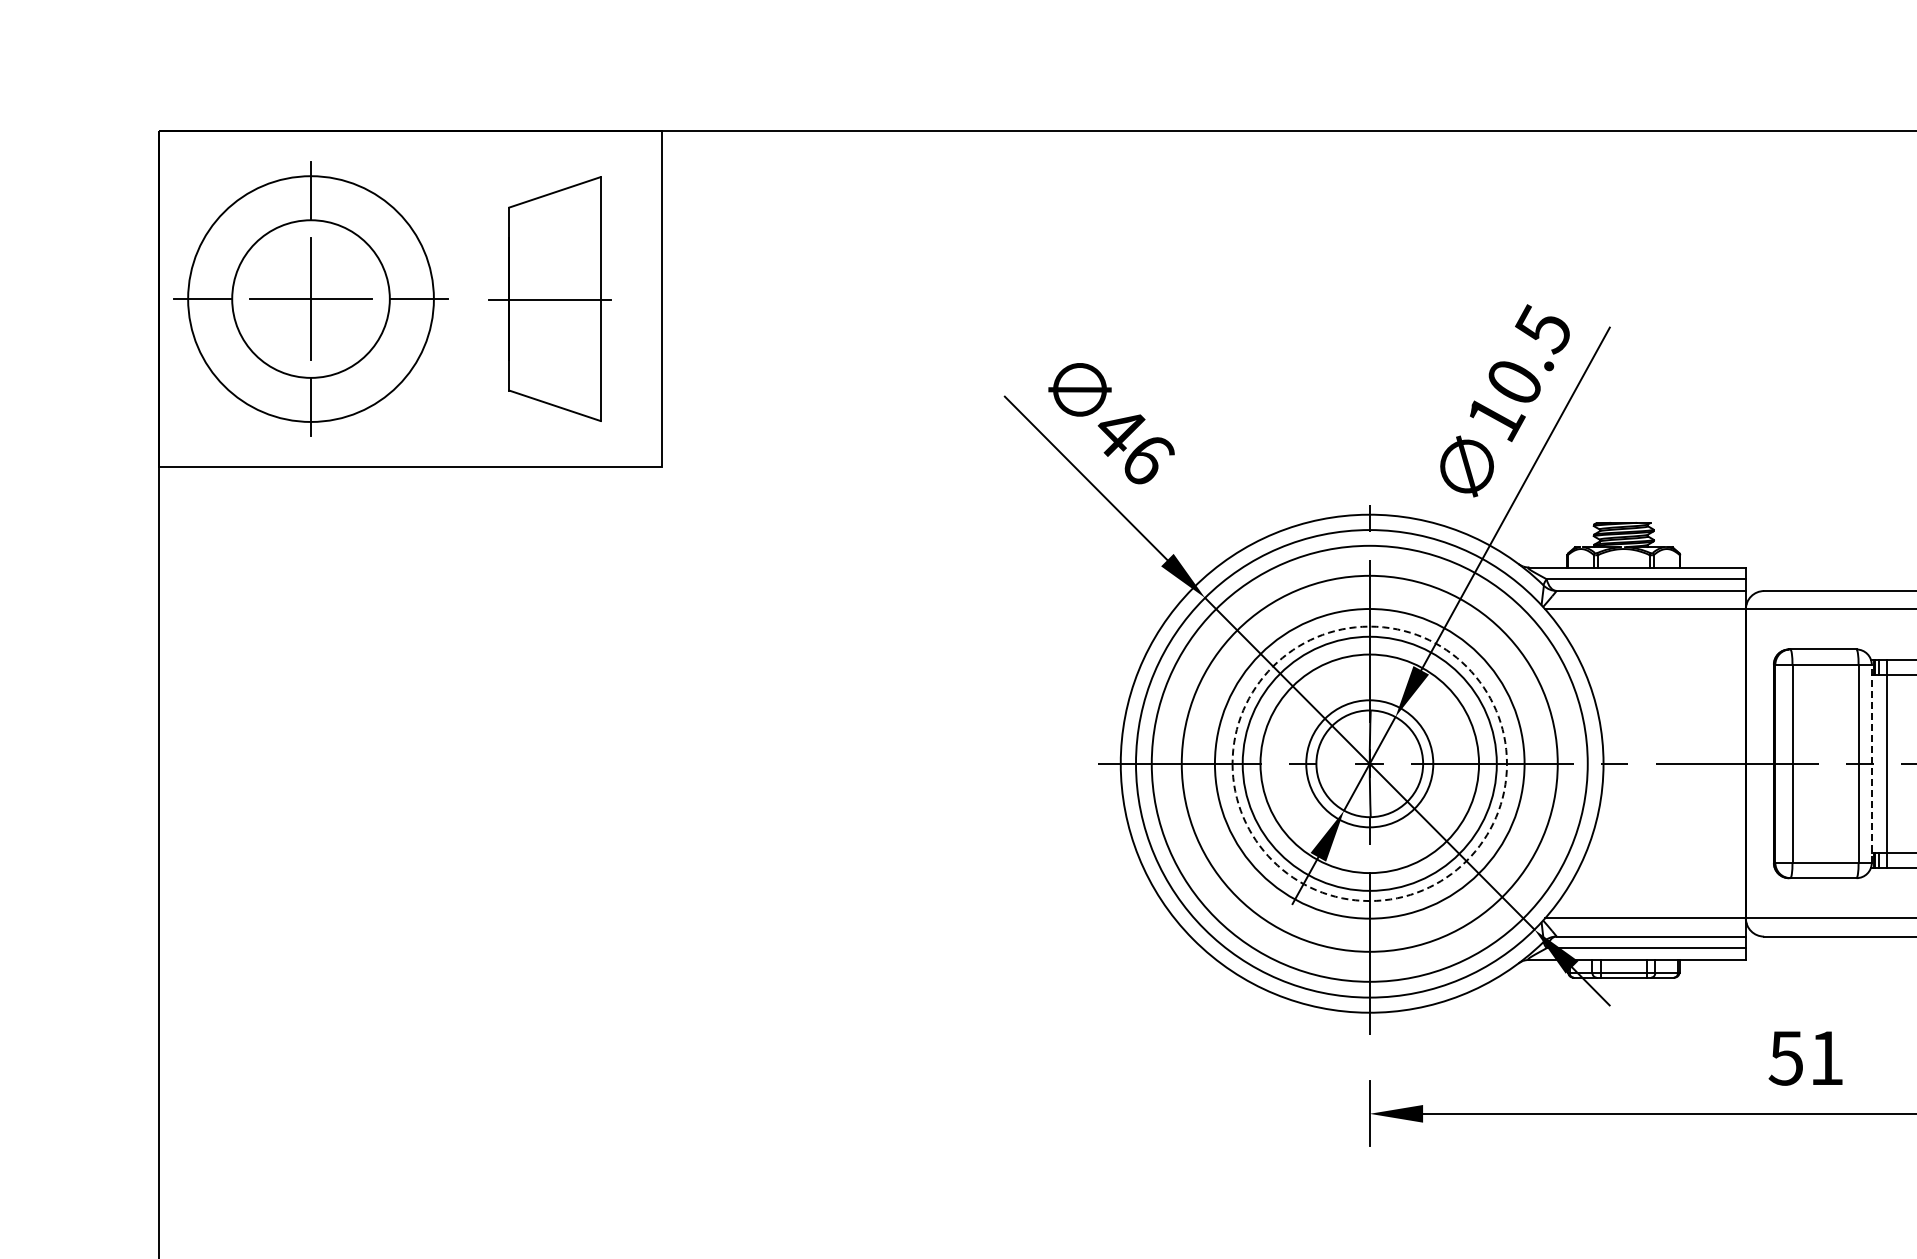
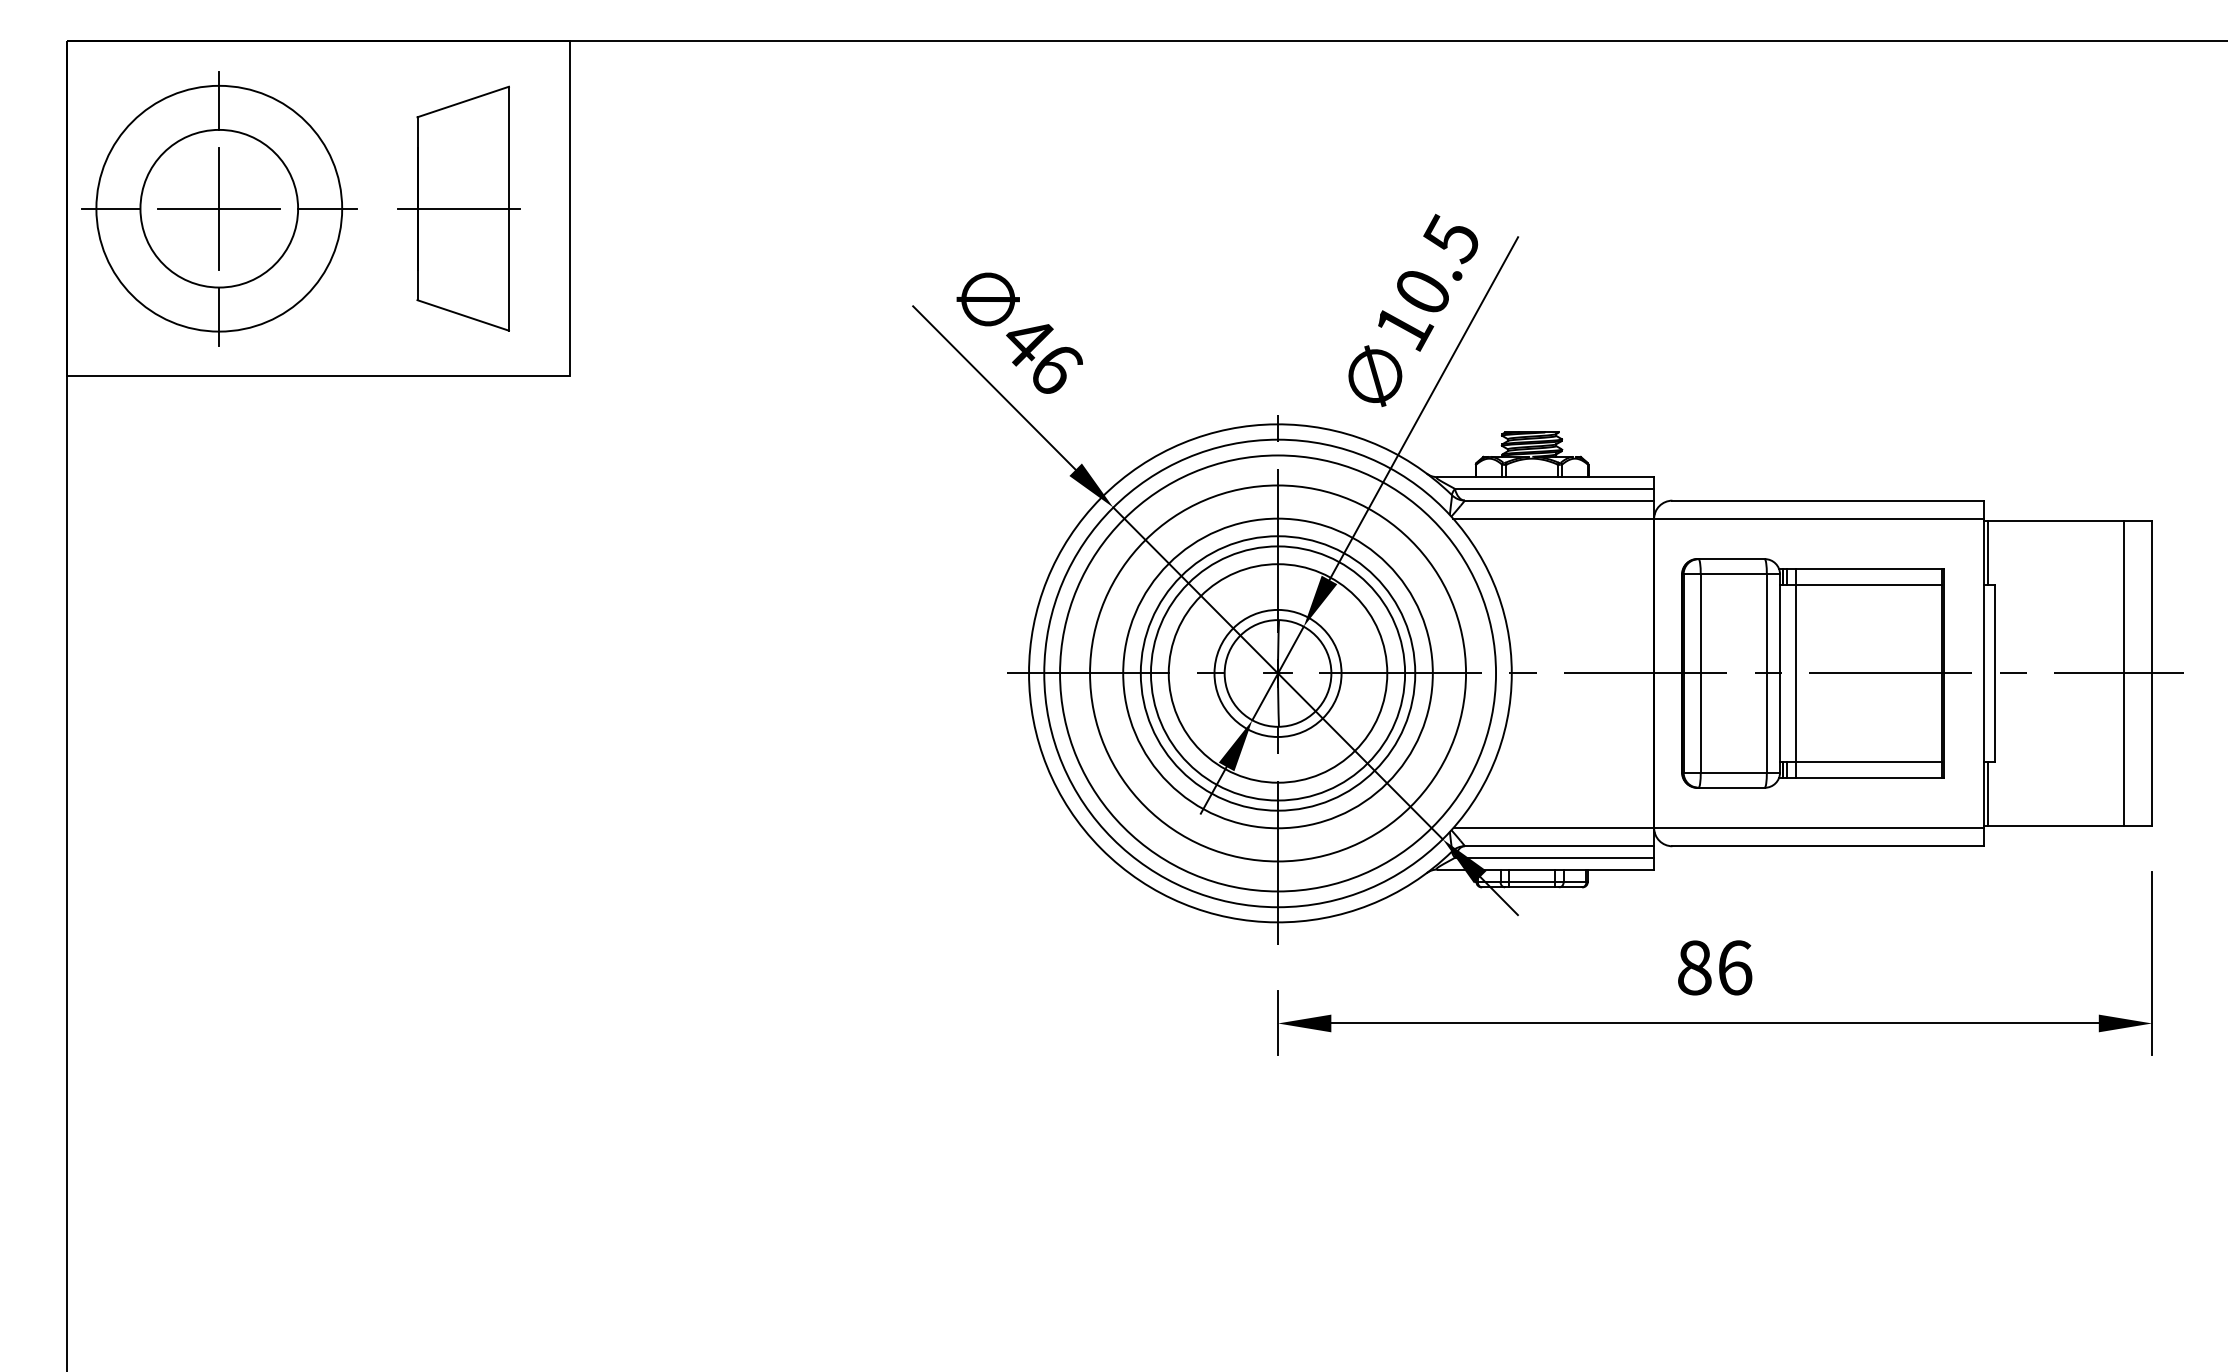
line: (1872, 762) -> (1780, 672), dashed -> solid
circle: (1369, 763) -> (1277, 673), dashed -> solid
text: (1806, 1057) -> (1714, 967), 51 -> 86

